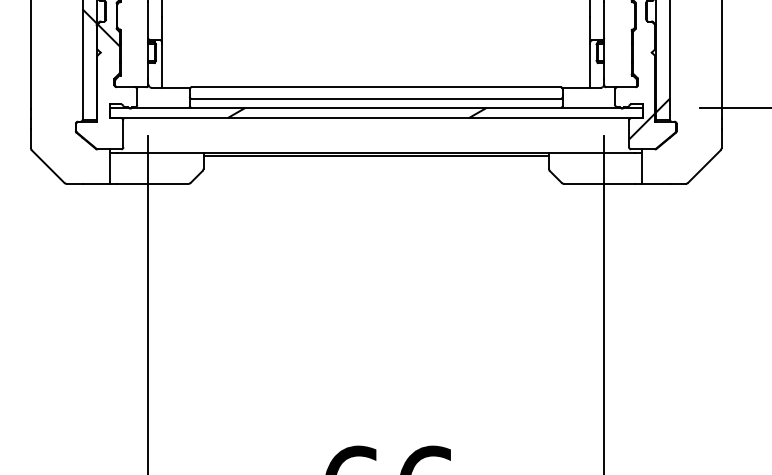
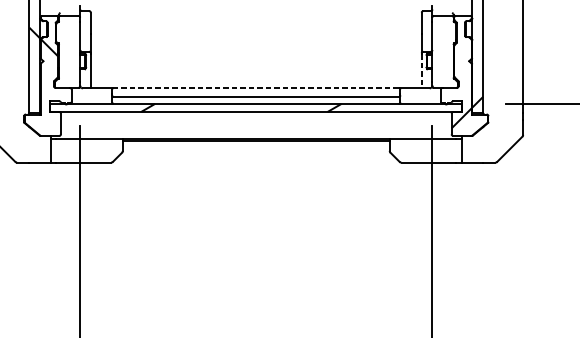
line: (590, 66) -> (421, 71), solid -> dashed
line: (375, 87) -> (255, 88), solid -> dashed

